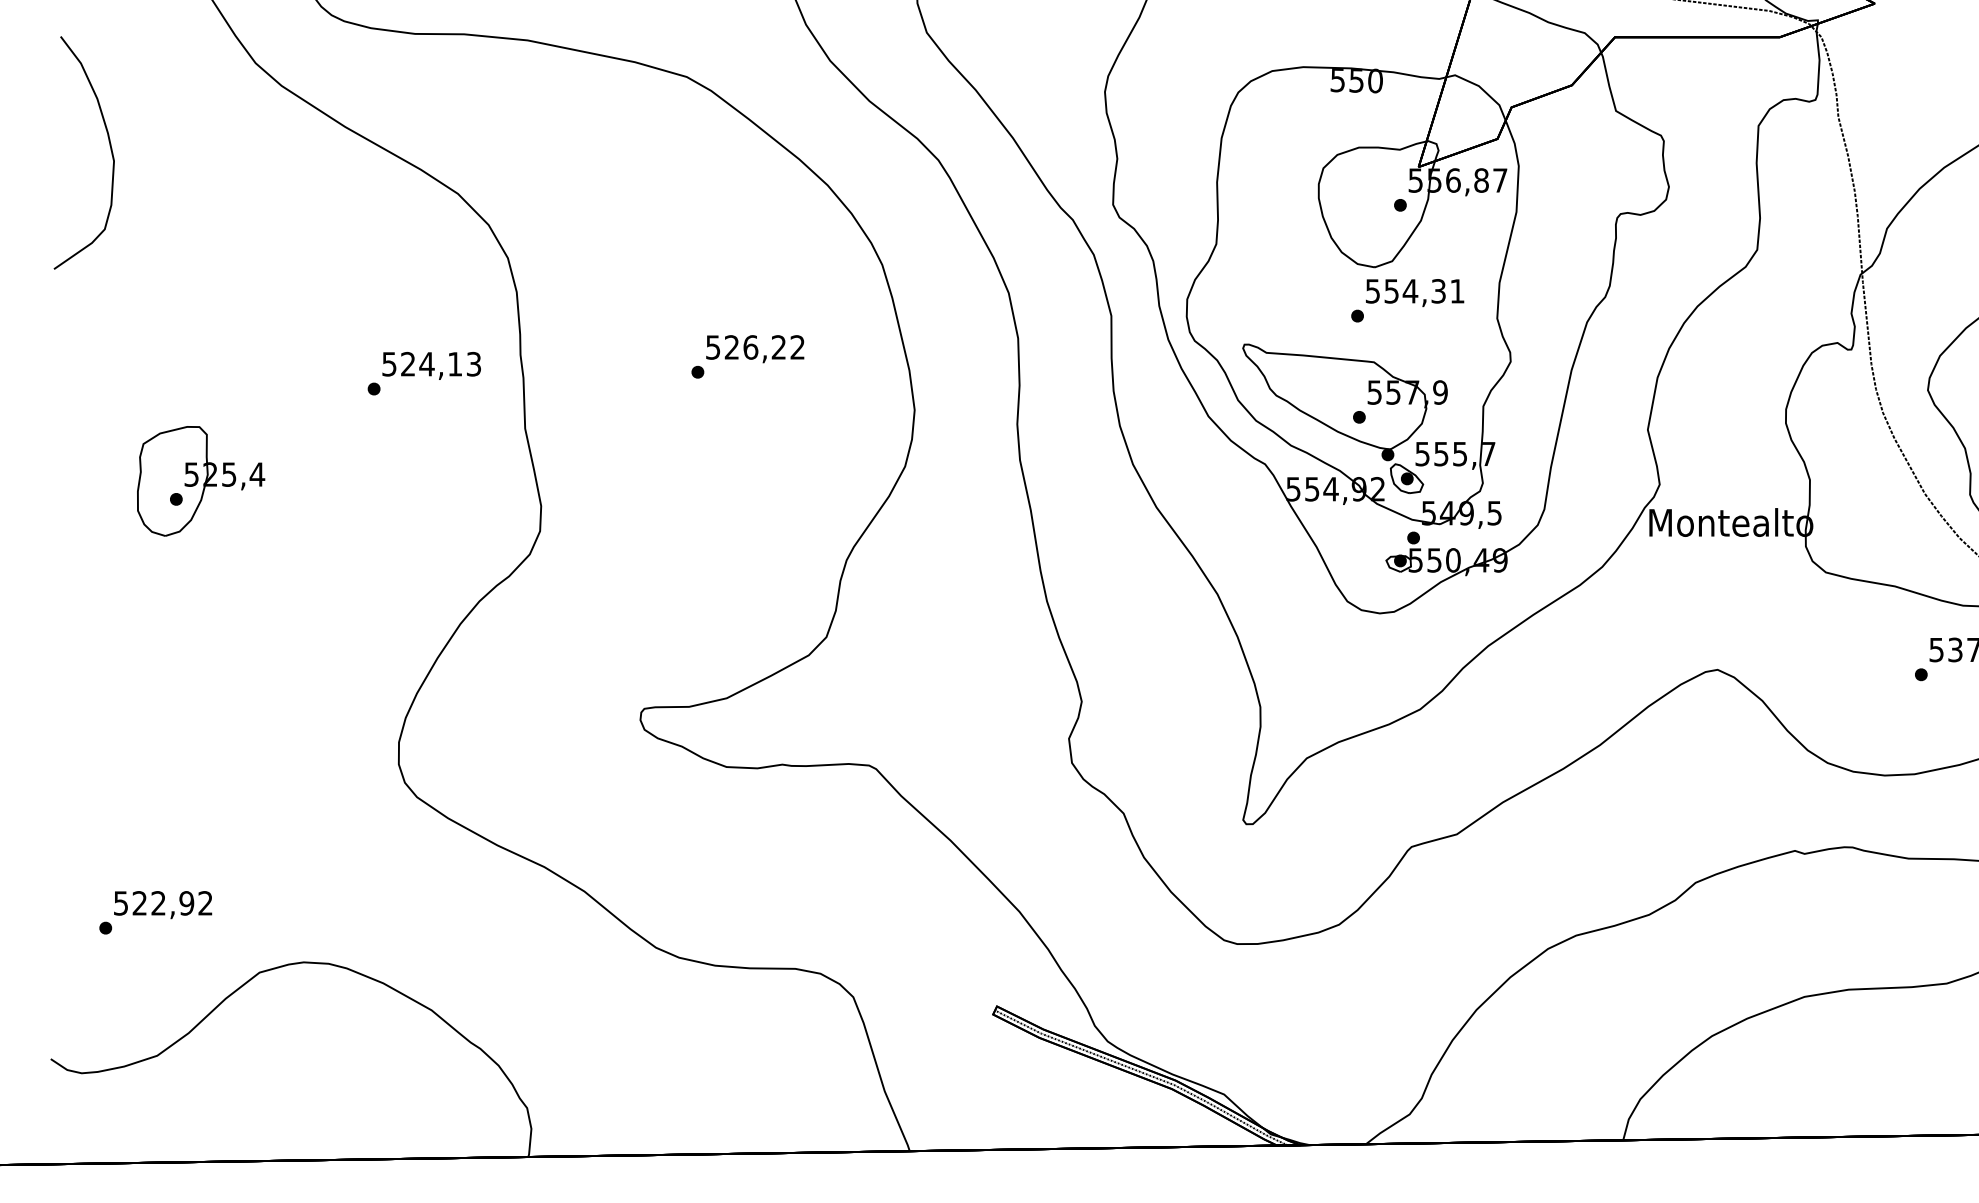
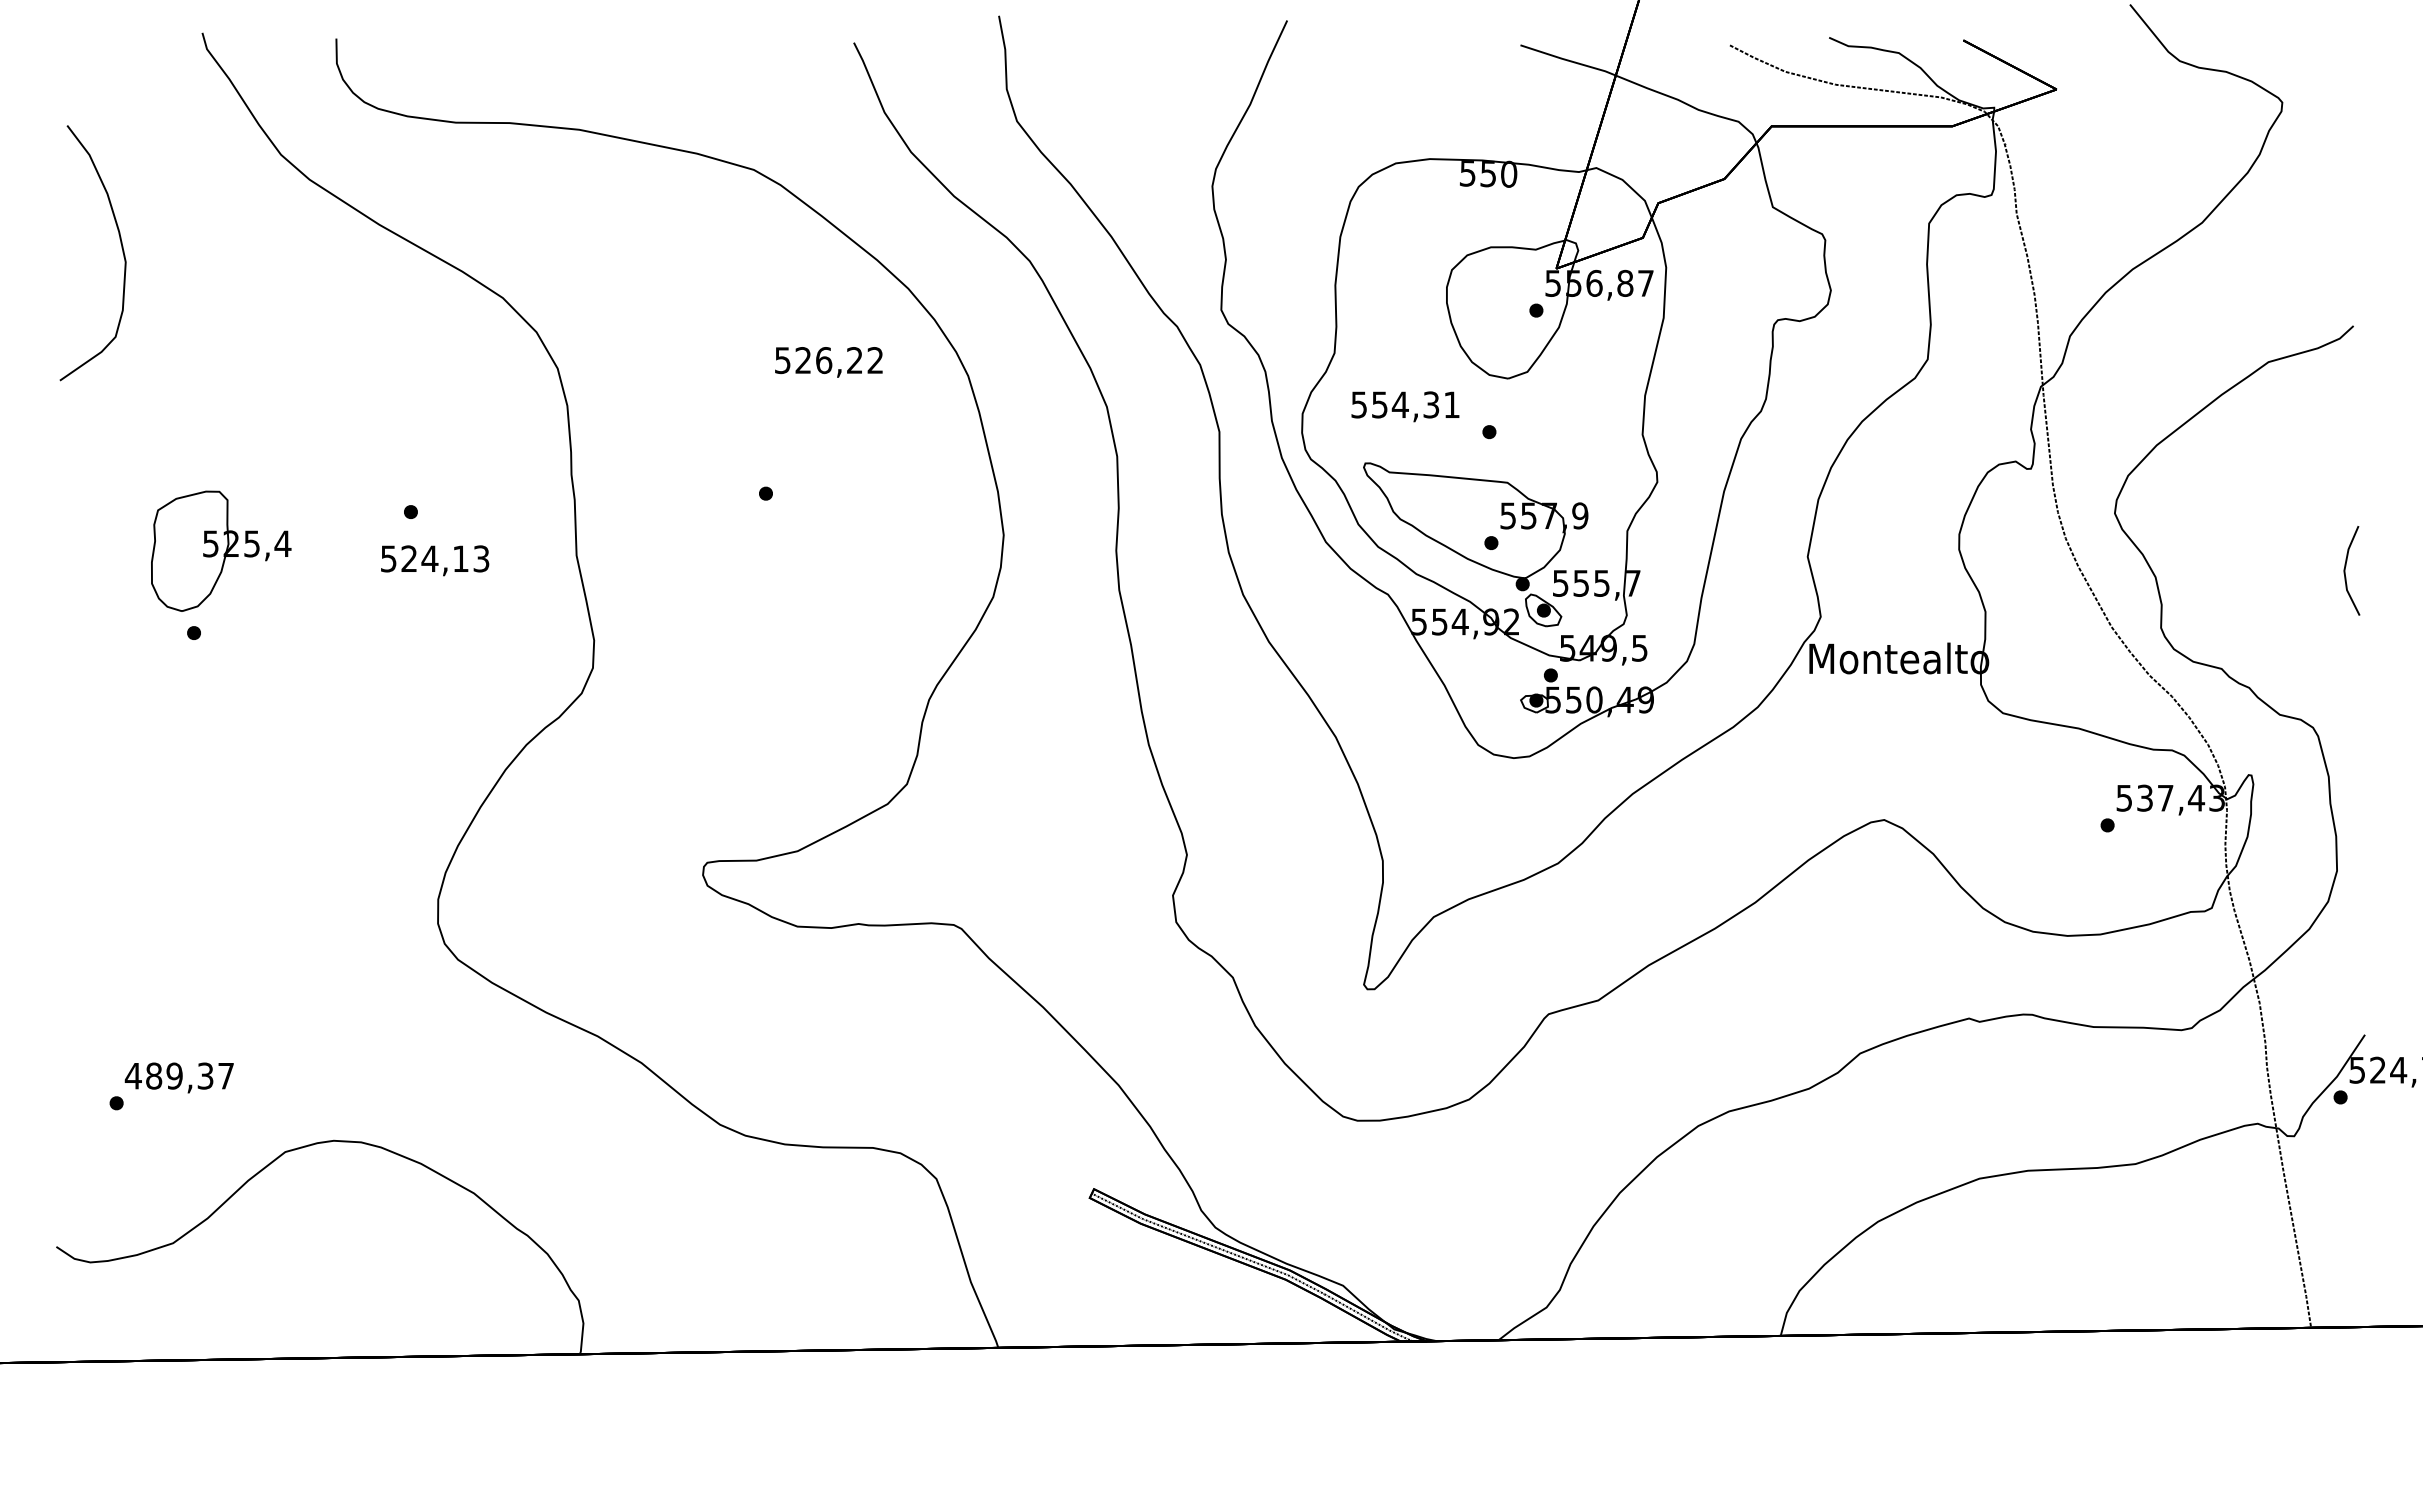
text: (1415, 292) -> (1405, 406), moved
text: (754, 349) -> (828, 362), moved
text: (432, 365) -> (435, 560), moved
part: (201, 480) -> (221, 550), moved
text: (162, 902) -> (178, 1075), 522,92 -> 489,37

